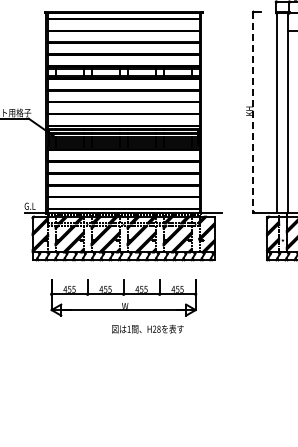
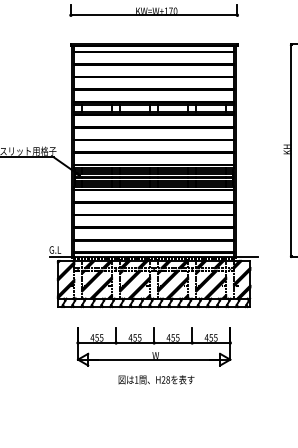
line: (253, 112) -> (291, 150), dashed -> solid
text: (147, 328) -> (156, 379), moved

